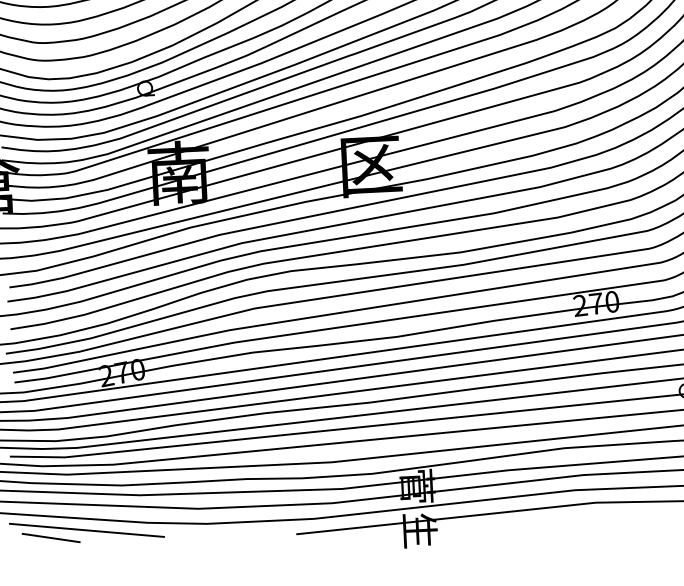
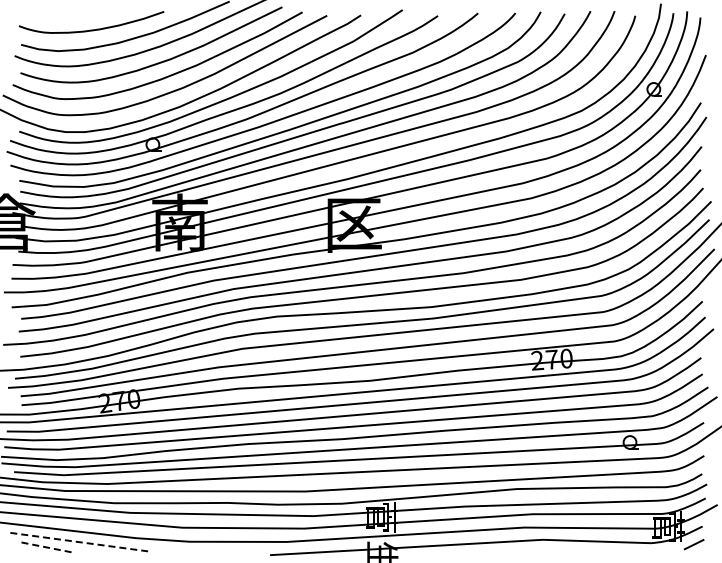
line: (86, 530) -> (80, 542), solid -> dashed
line: (50, 537) -> (47, 547), solid -> dashed

